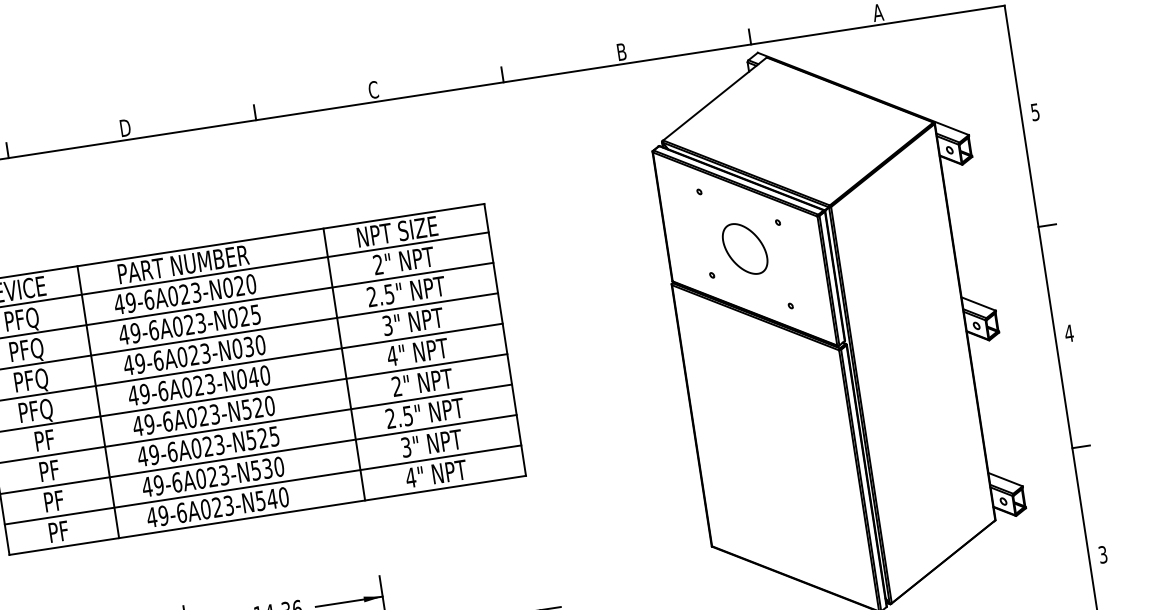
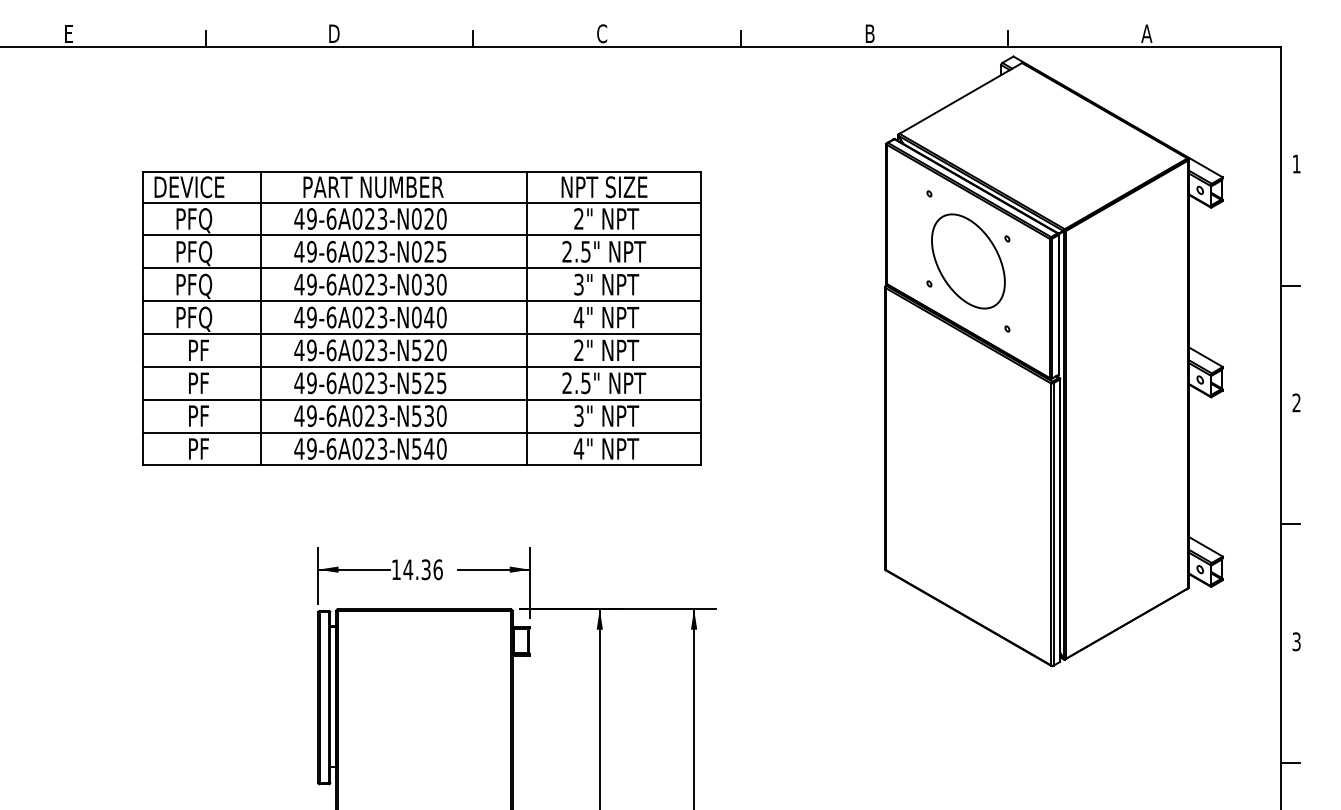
text: (1035, 111) -> (1296, 163), 5 -> 1
part: (745, 249) -> (968, 261), size x1.67
text: (1069, 333) -> (1296, 402), 4 -> 2

